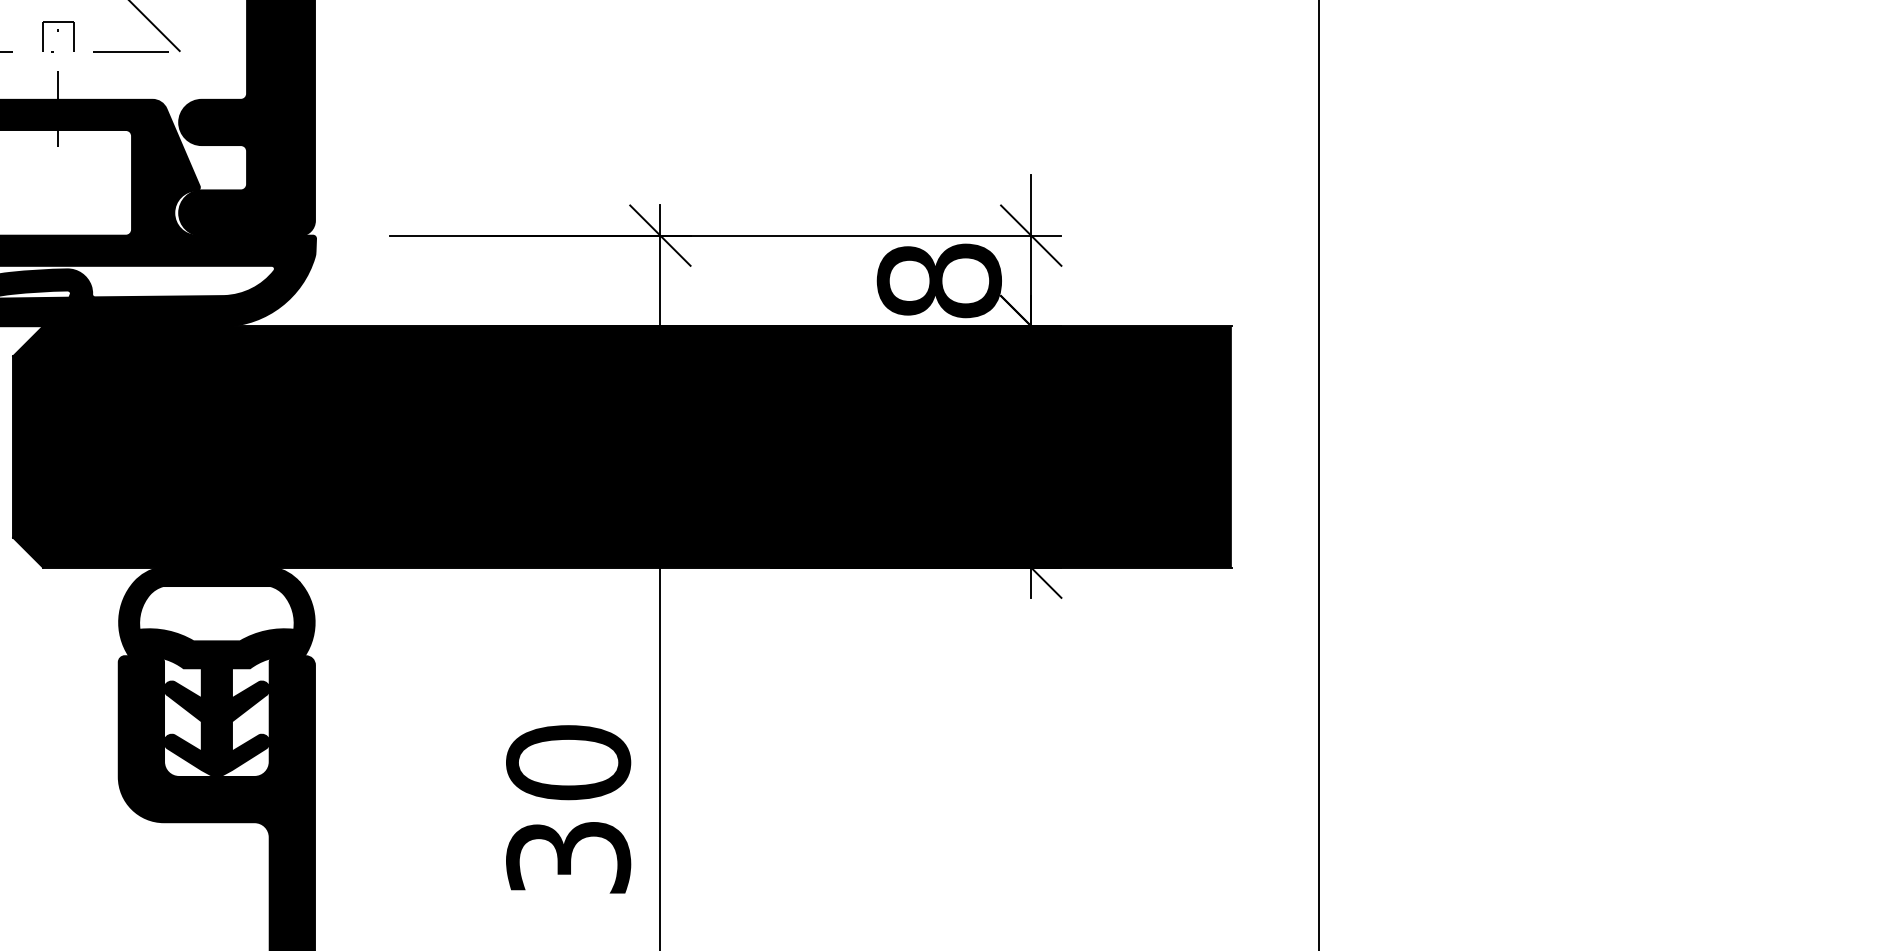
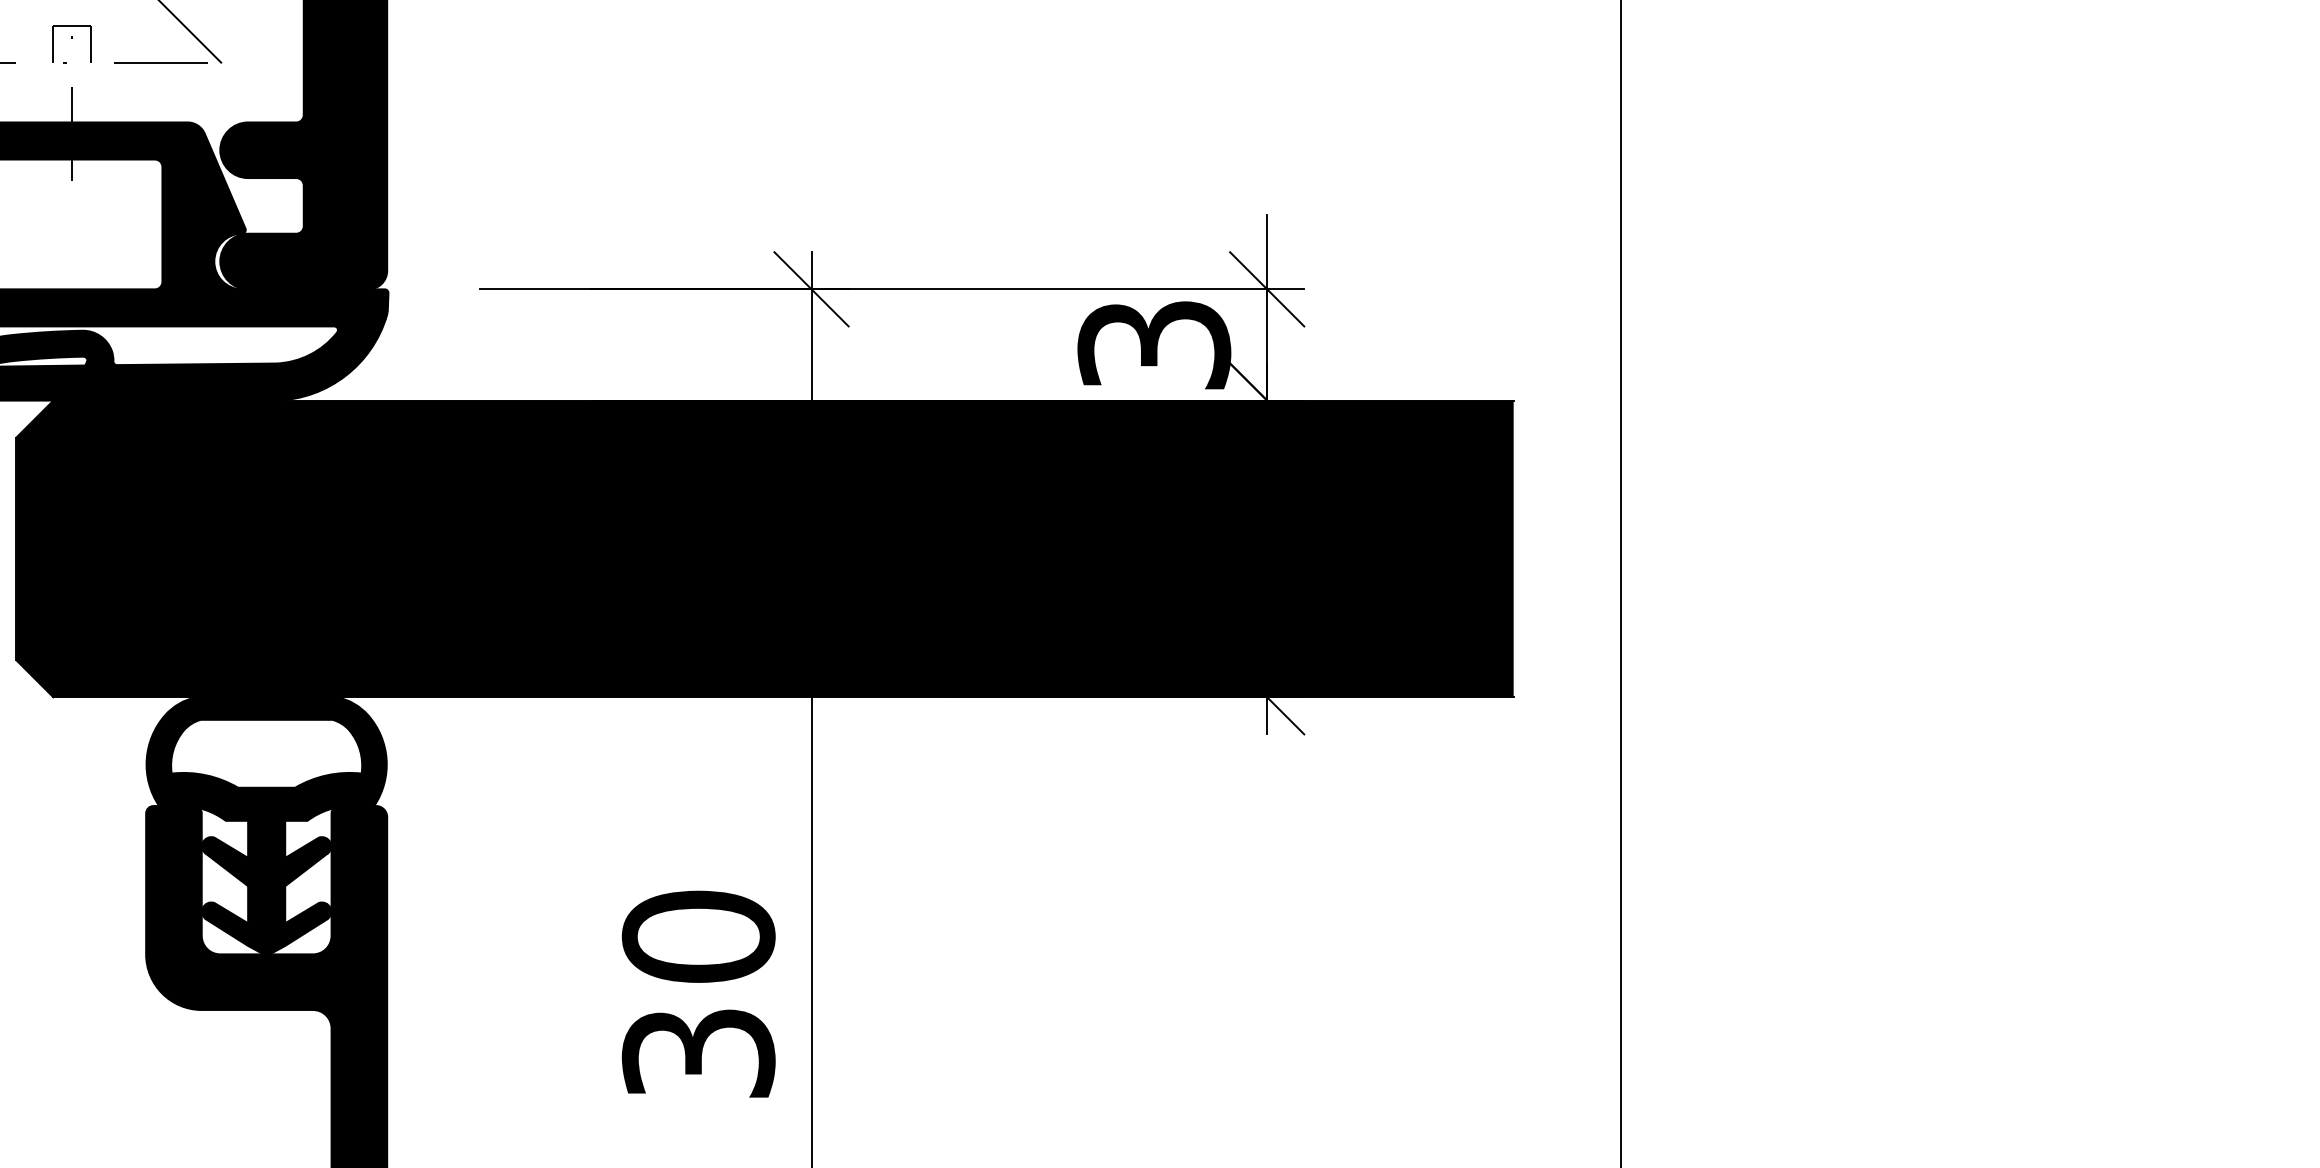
text: (938, 280) -> (1153, 344), 8 -> 3

